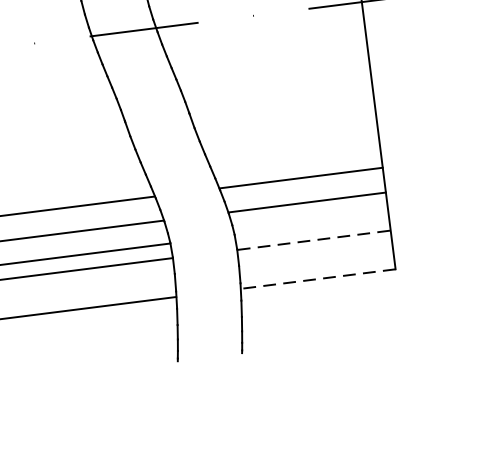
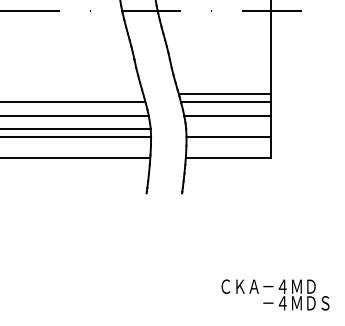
line: (296, 162) -> (224, 93), added
line: (314, 239) -> (229, 136), dashed -> solid
line: (318, 279) -> (228, 158), dashed -> solid

